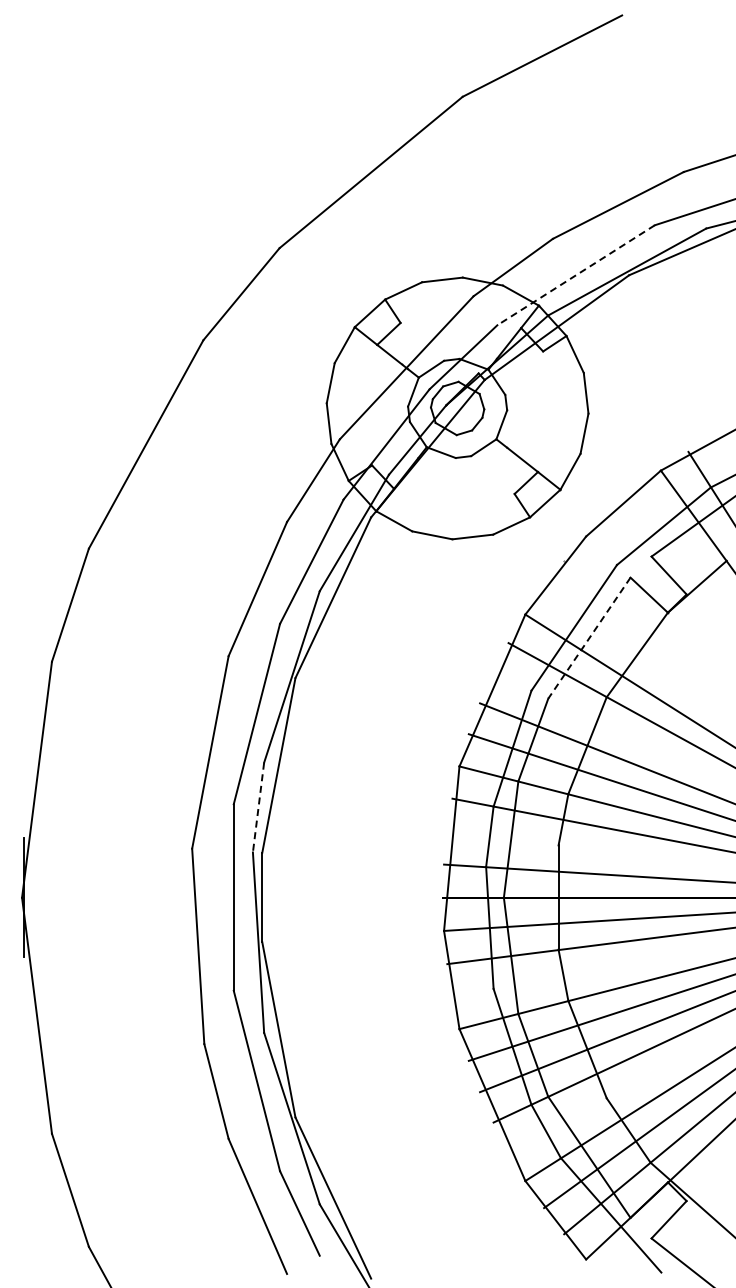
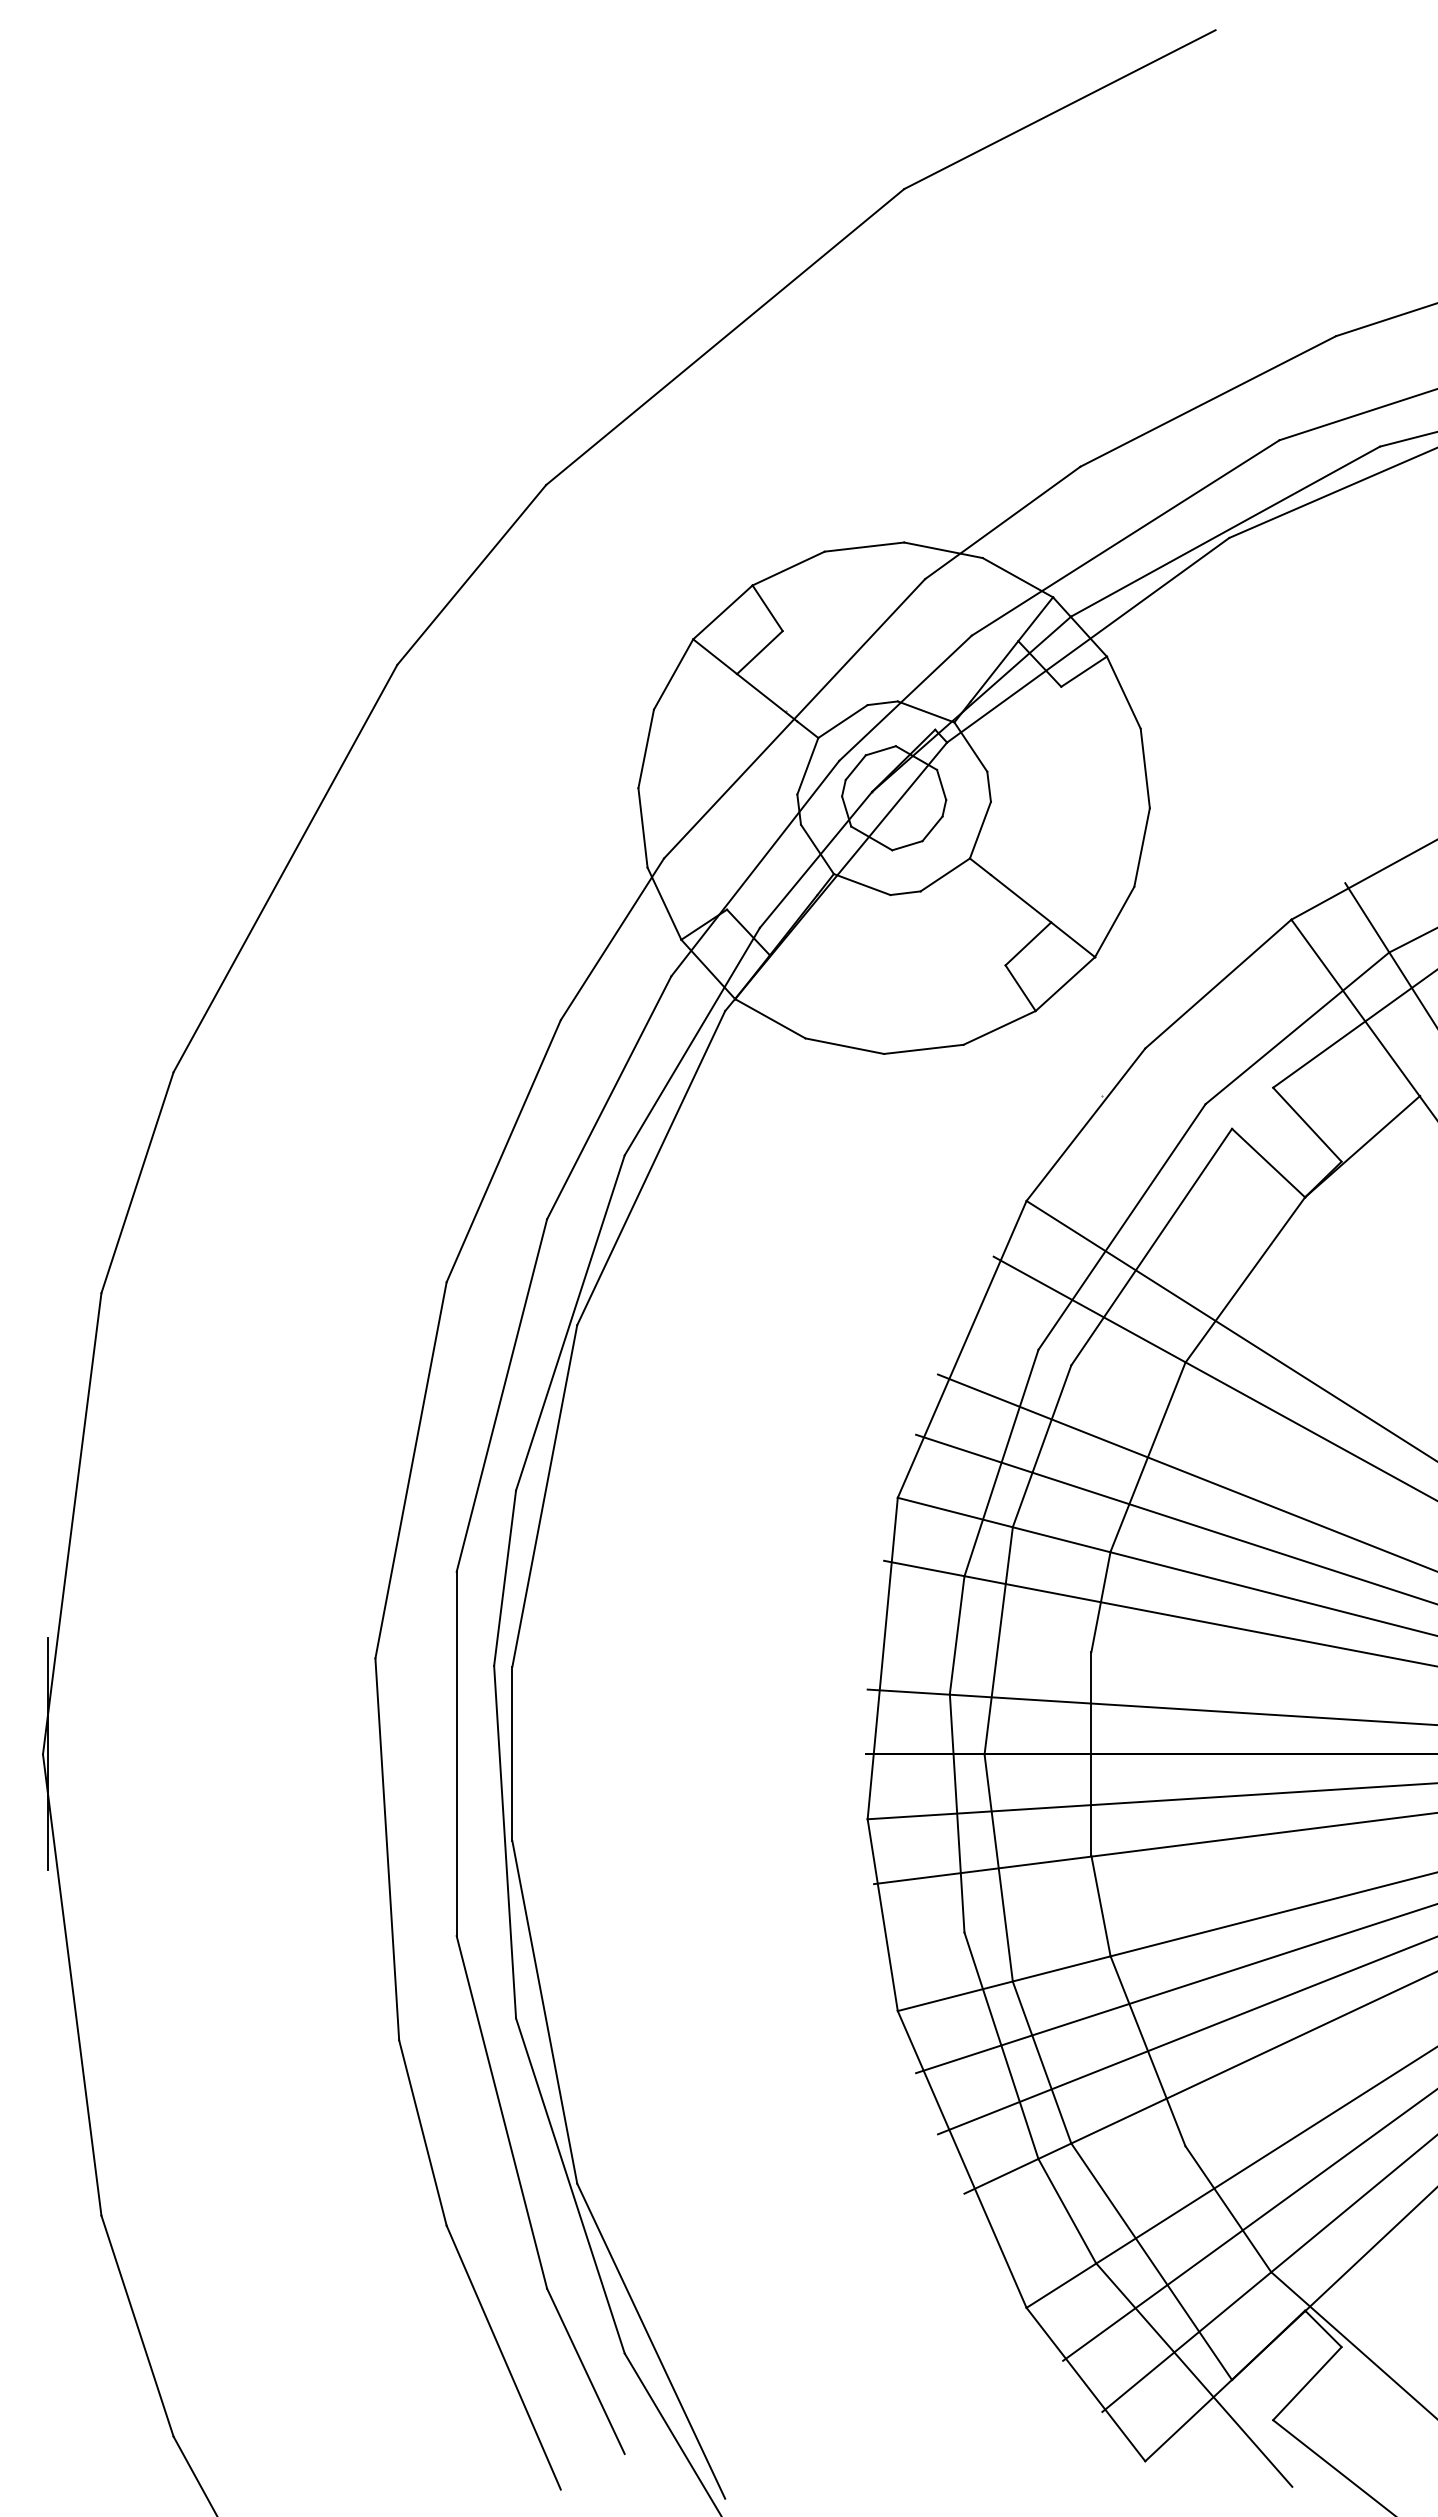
line: (575, 275) -> (1124, 538), dashed -> solid
line: (589, 638) -> (1151, 1247), dashed -> solid
line: (258, 808) -> (505, 1579), dashed -> solid

